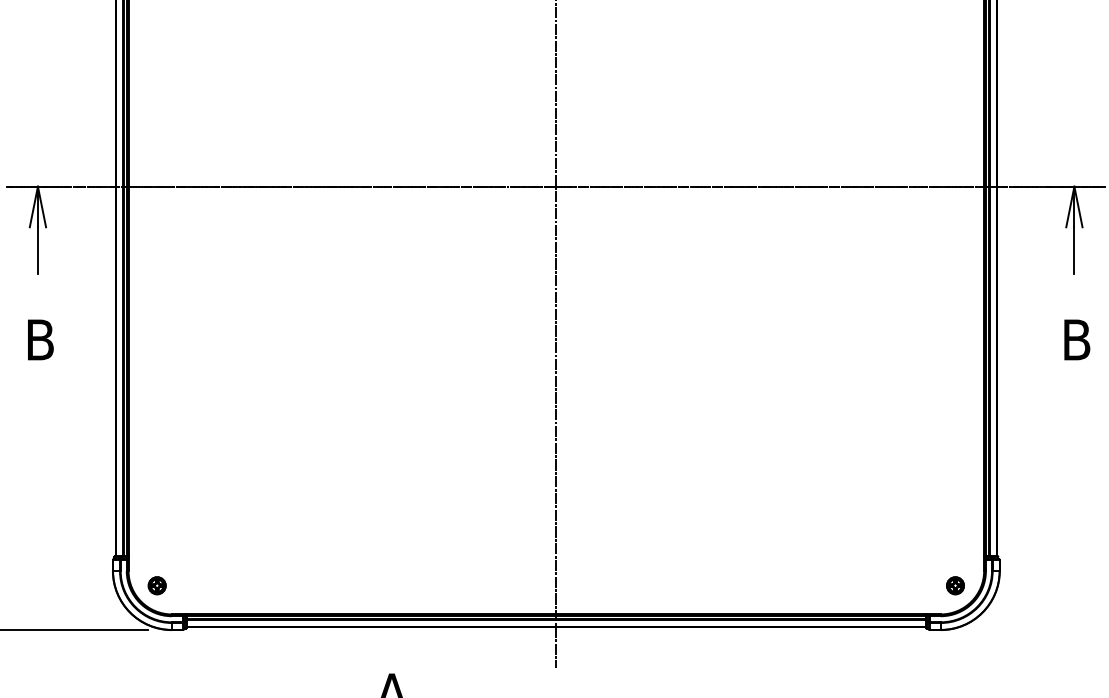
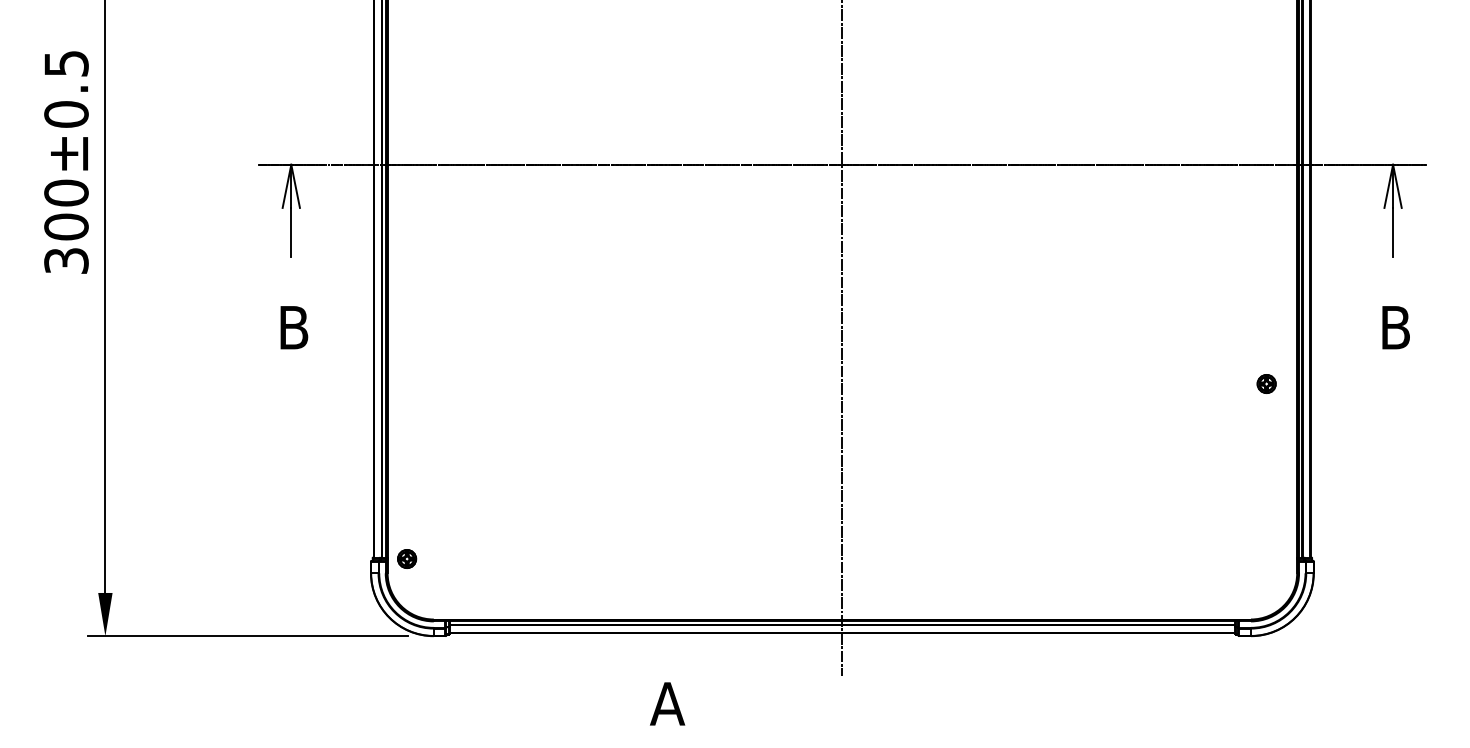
part: (157, 585) -> (407, 558), moved
part: (955, 585) -> (1266, 383), moved

